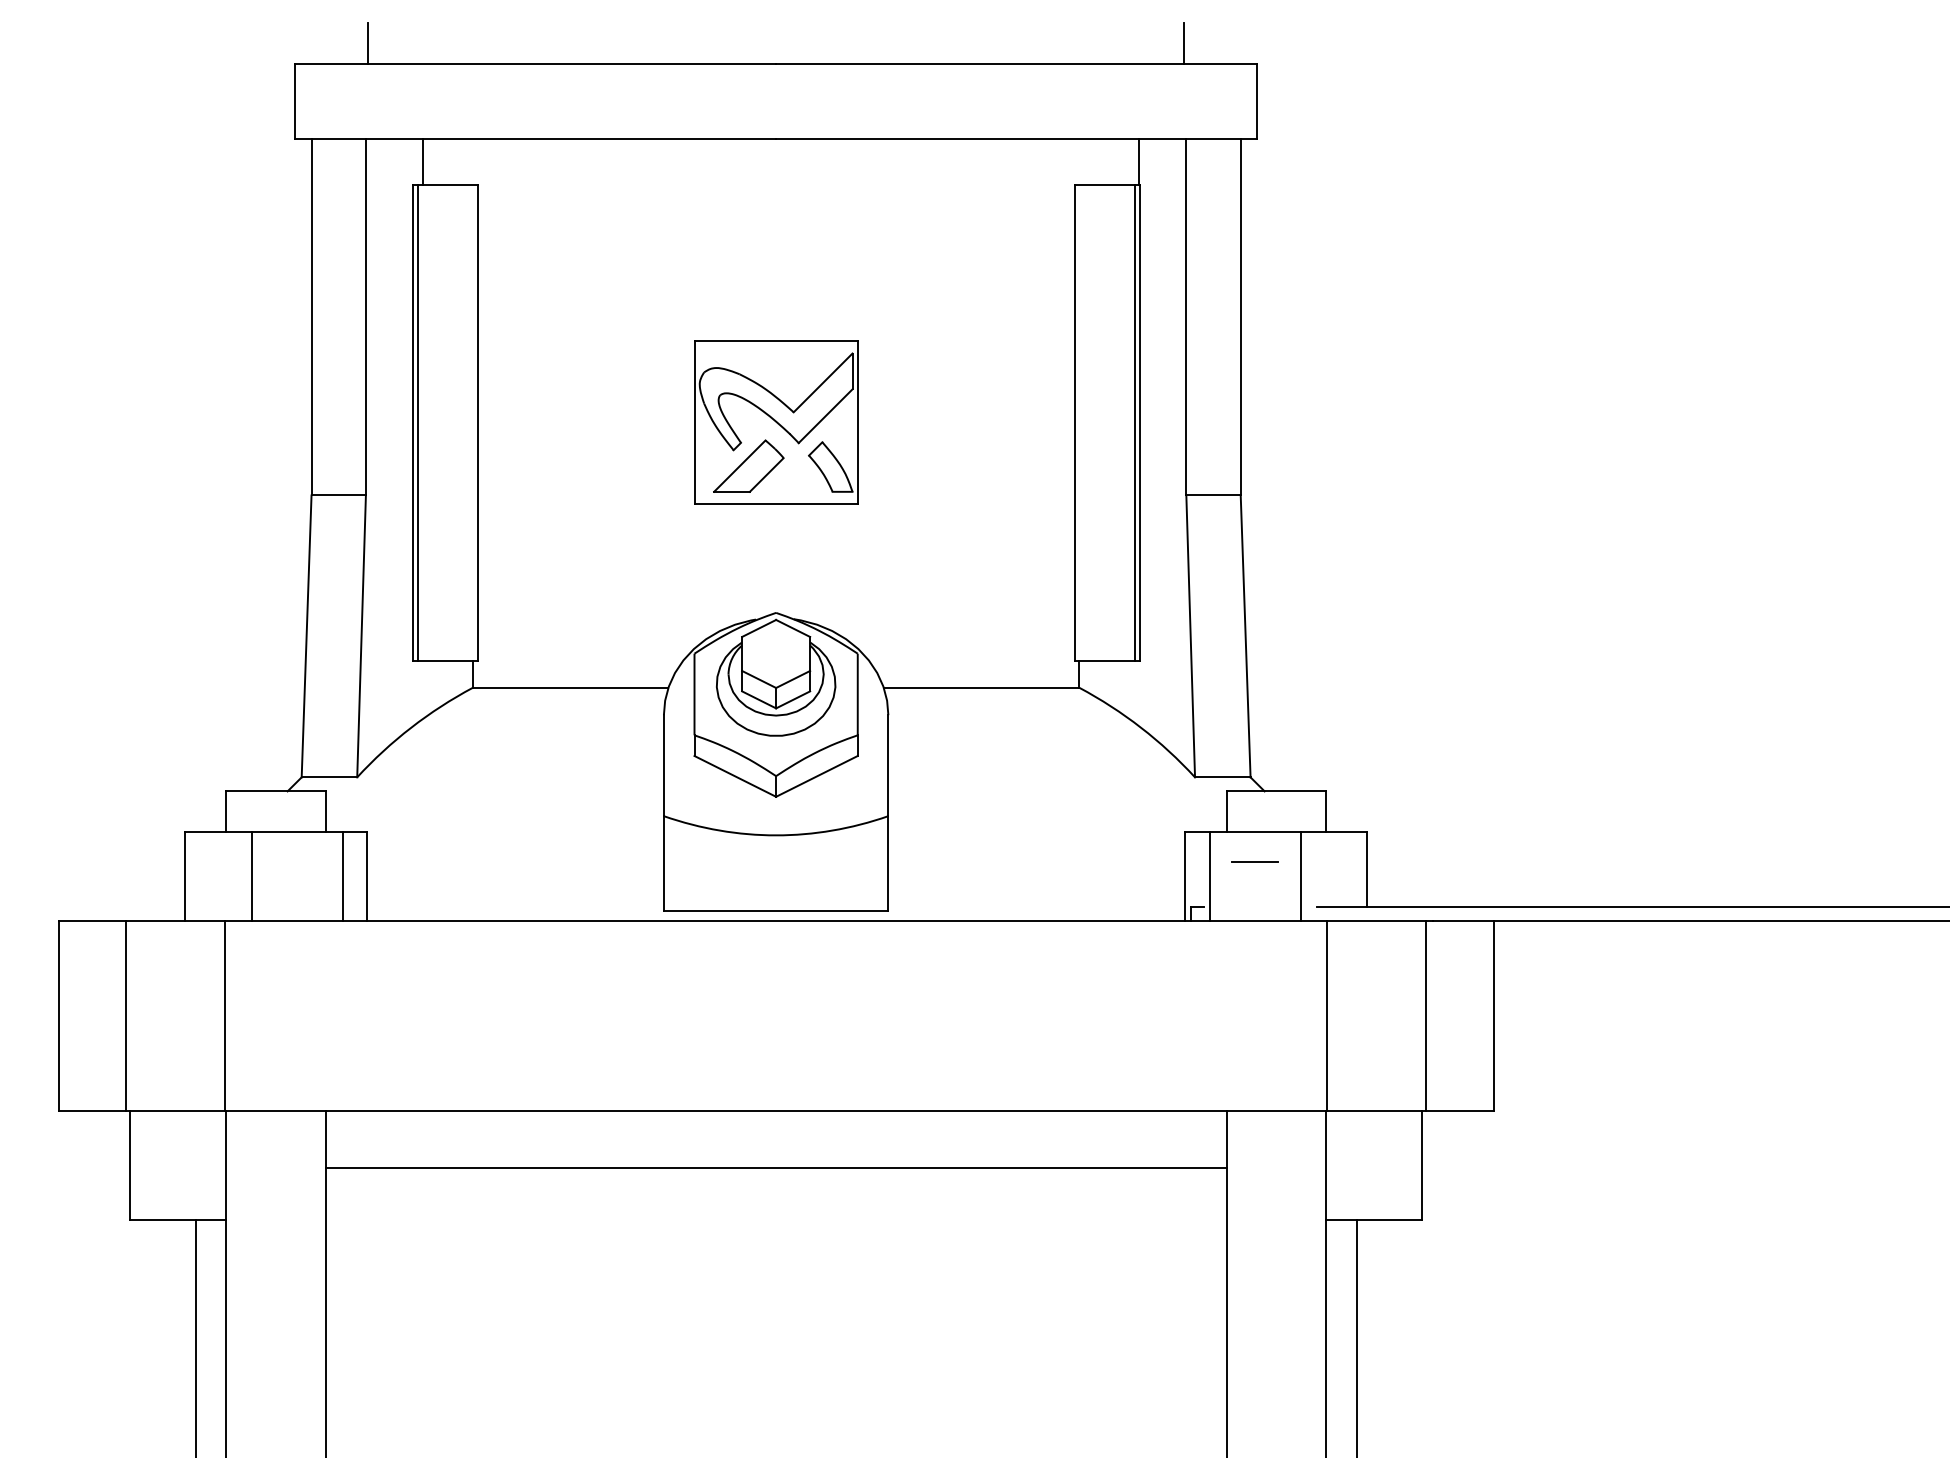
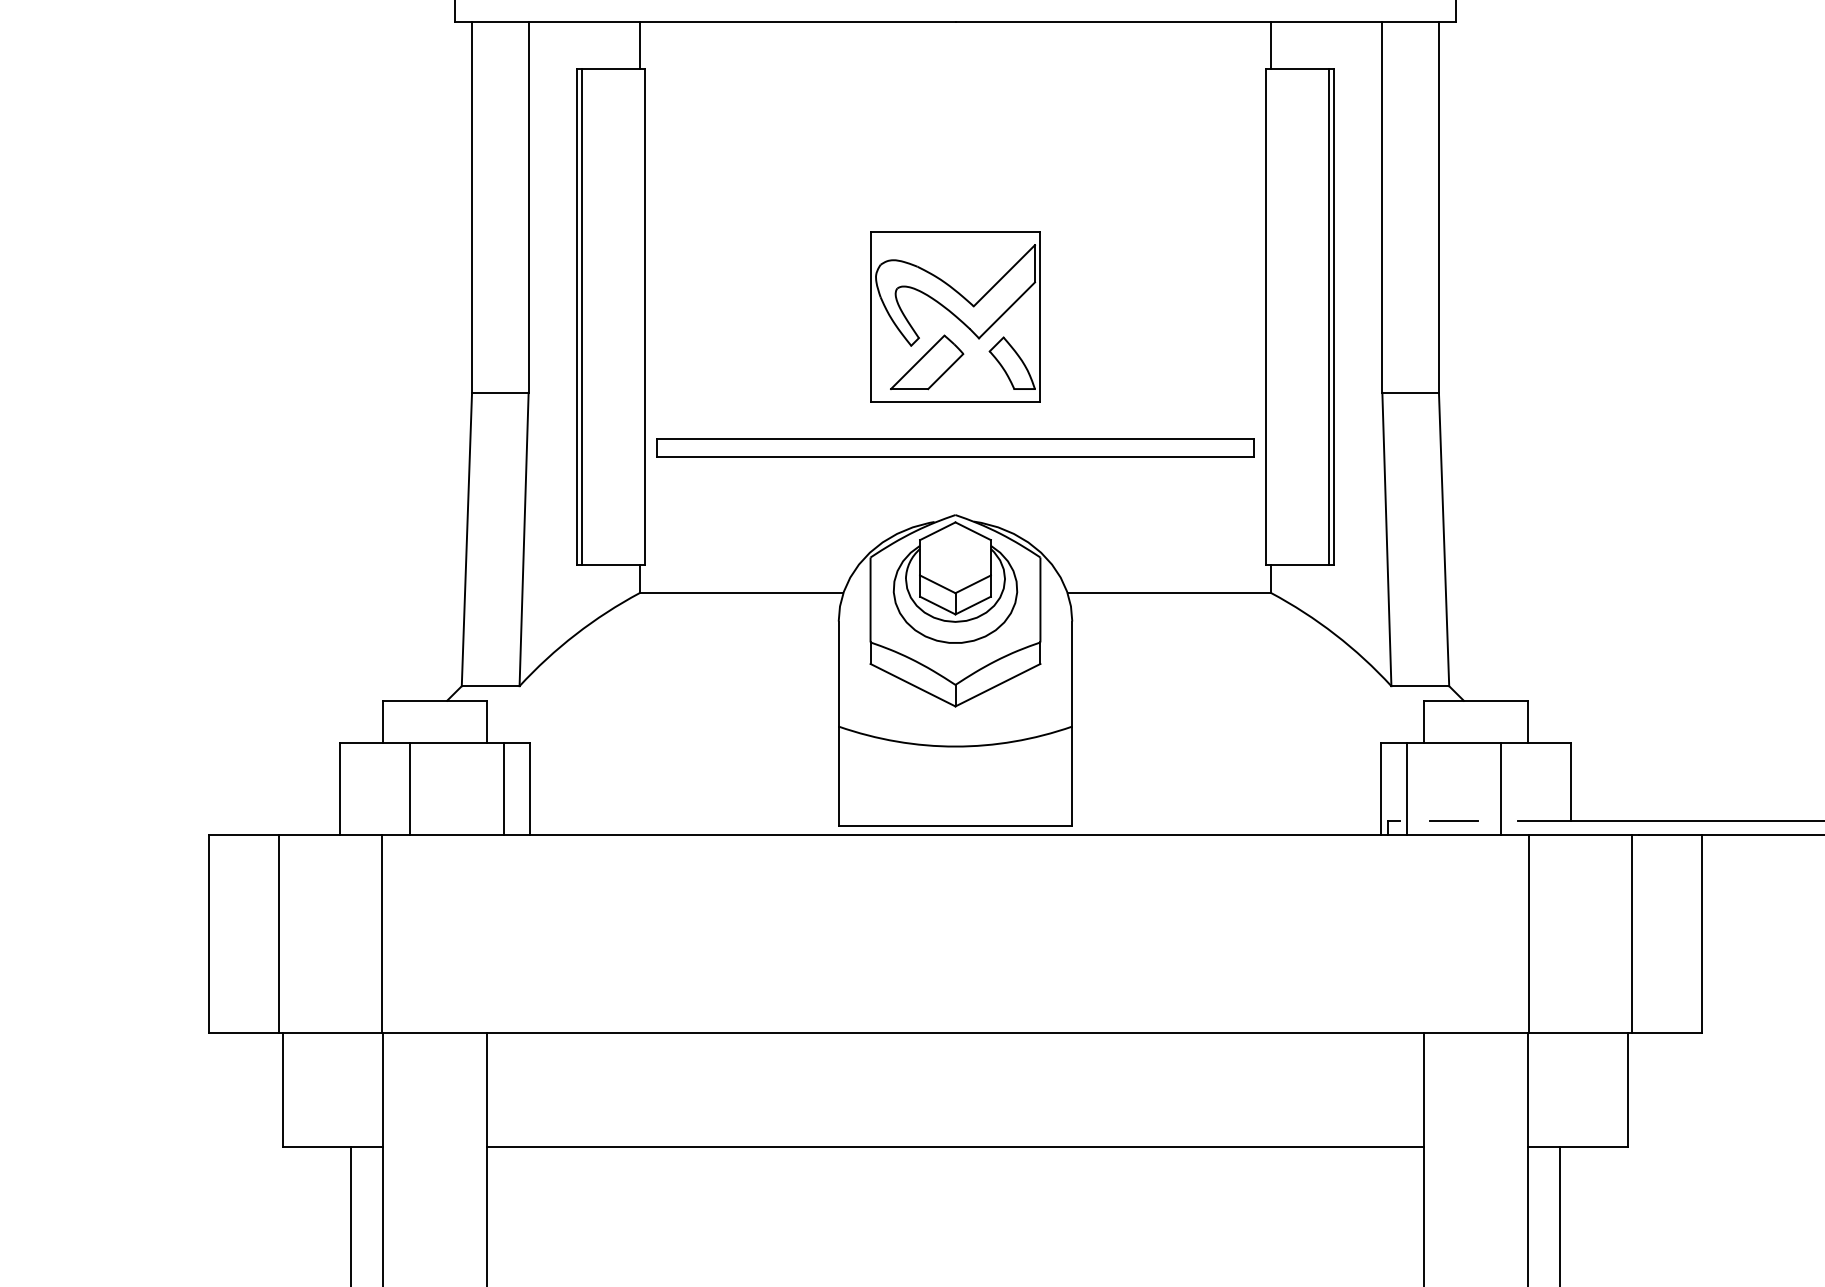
line: (422, 161) -> (639, 45), moved
line: (1139, 161) -> (1271, 45), moved
part: (775, 548) -> (954, 448), added
line: (1254, 861) -> (1453, 820), moved
line: (775, 1167) -> (954, 1146), moved

